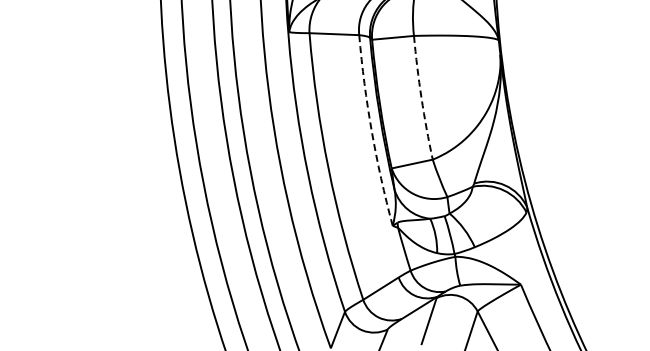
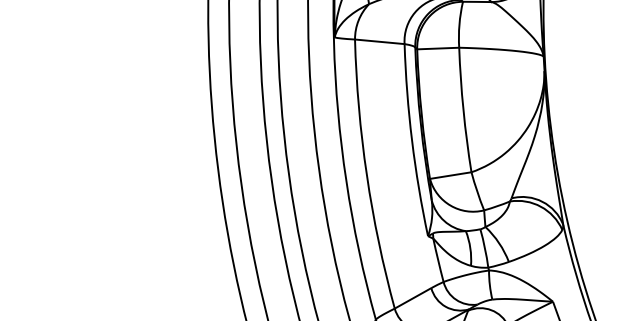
arc: (421, 98) -> (463, 110), dashed -> solid
arc: (371, 131) -> (411, 140), dashed -> solid

